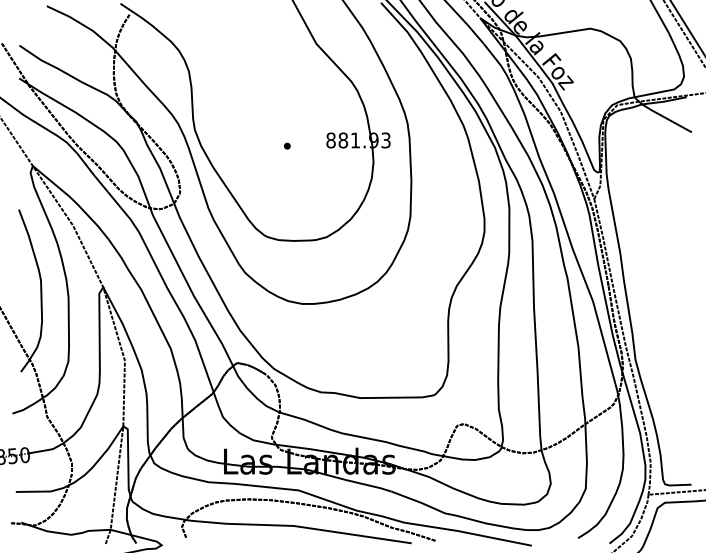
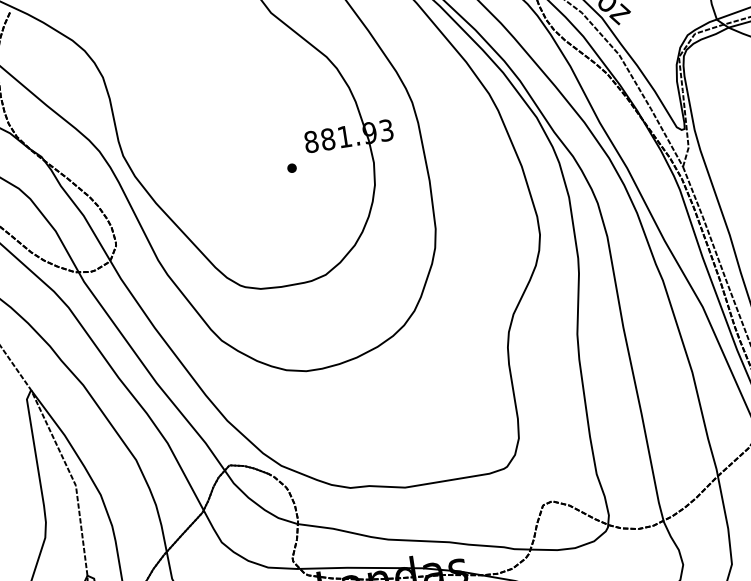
part: (287, 145) -> (292, 167), moved

